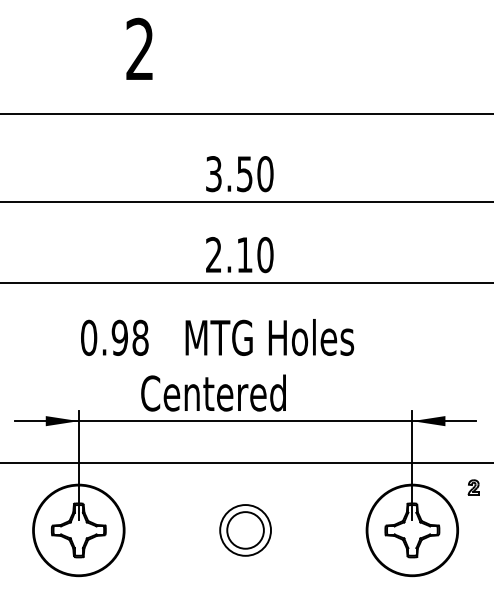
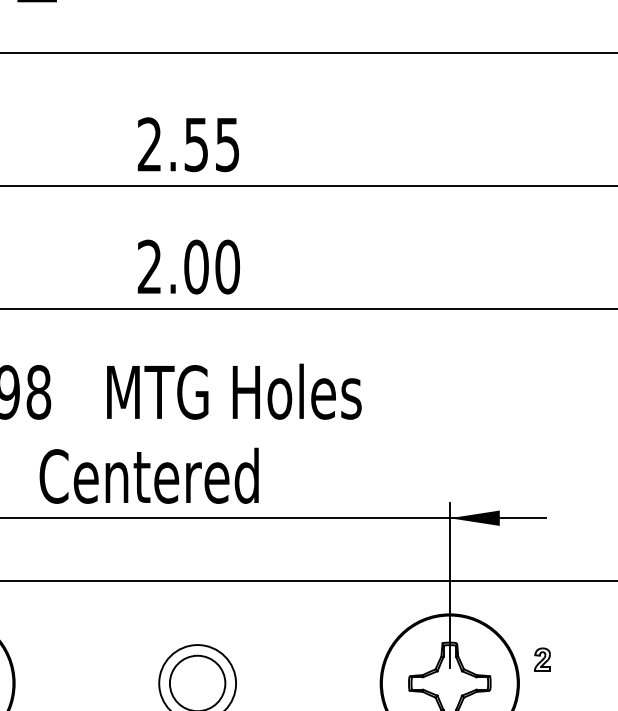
text: (239, 174) -> (188, 145), 3.50 -> 2.55
text: (244, 255) -> (195, 267), 2.10 -> 2.00
part: (473, 487) -> (542, 659), moved

